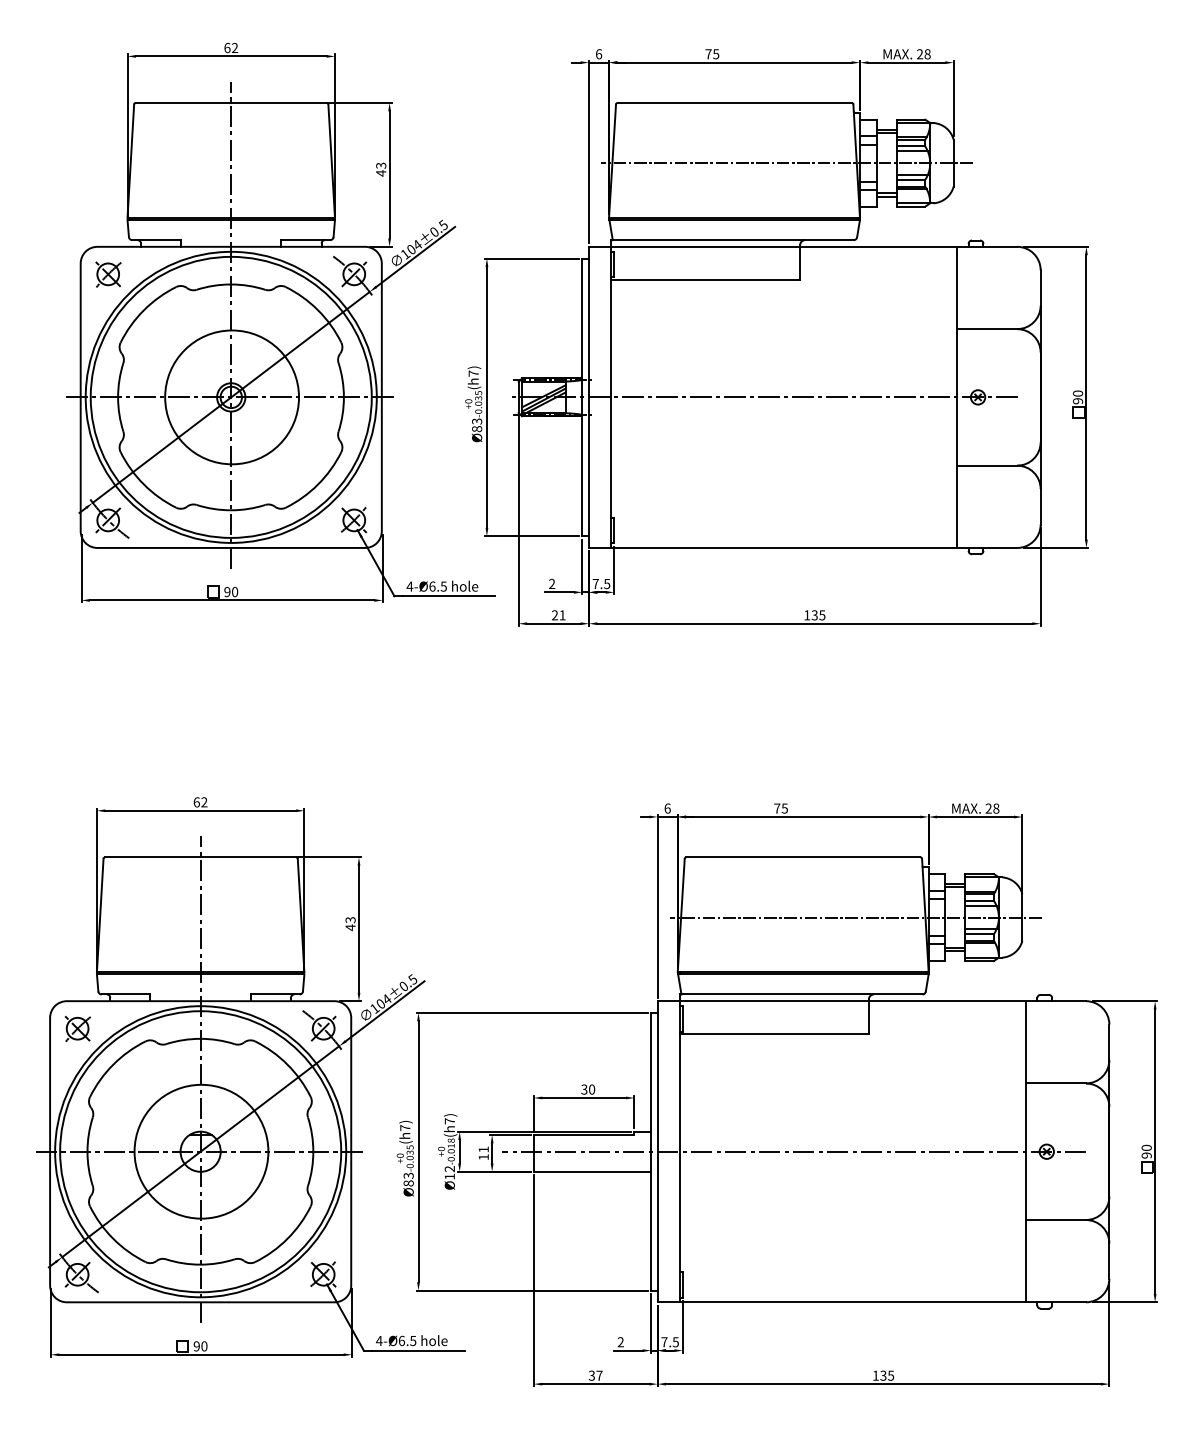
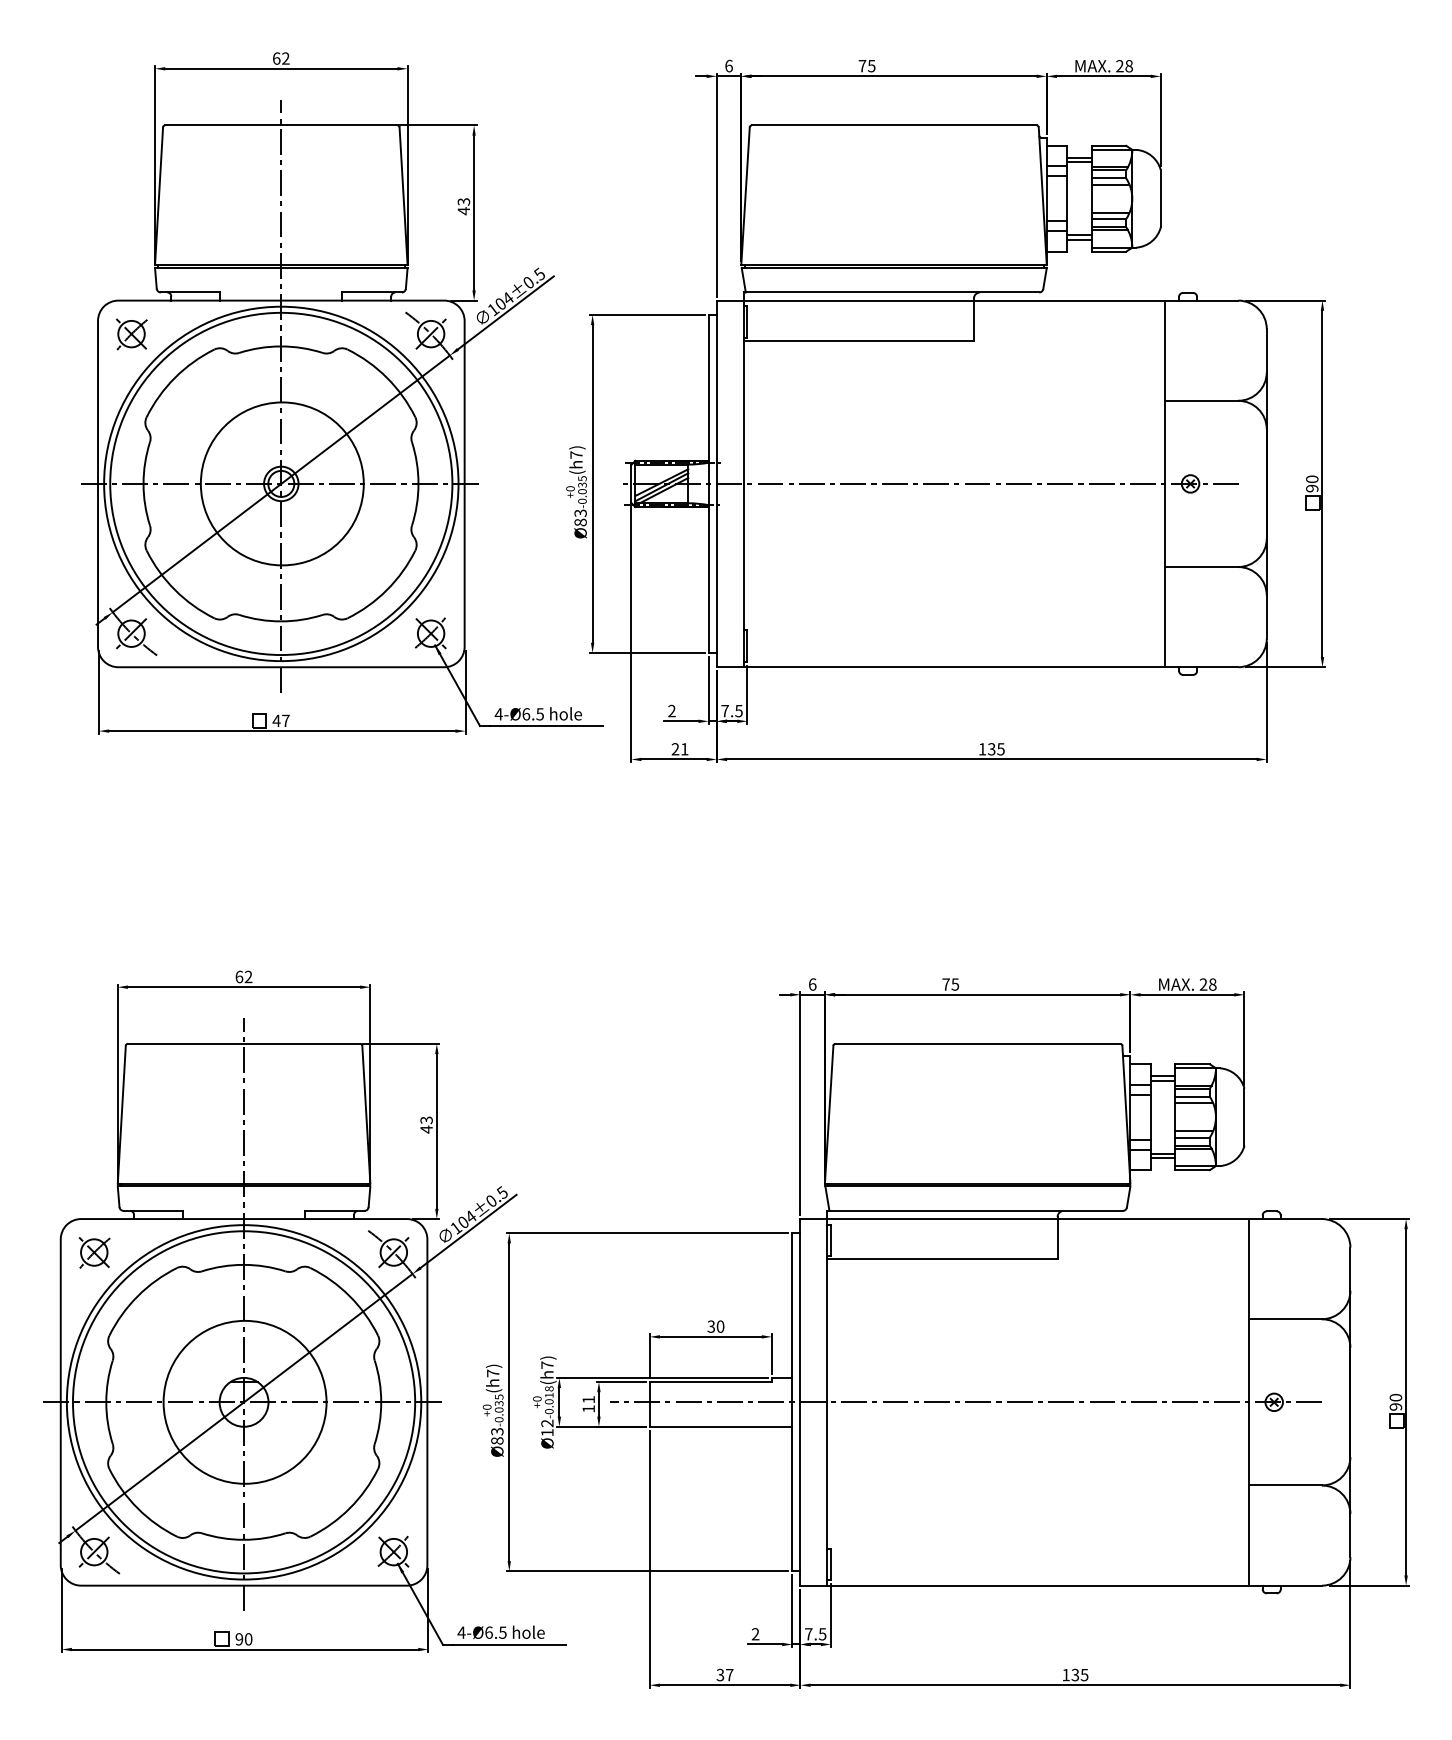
line: (786, 163) -> (957, 199), removed
text: (231, 592) -> (281, 721), 90 -> 47
line: (855, 917) -> (1041, 1117), removed

